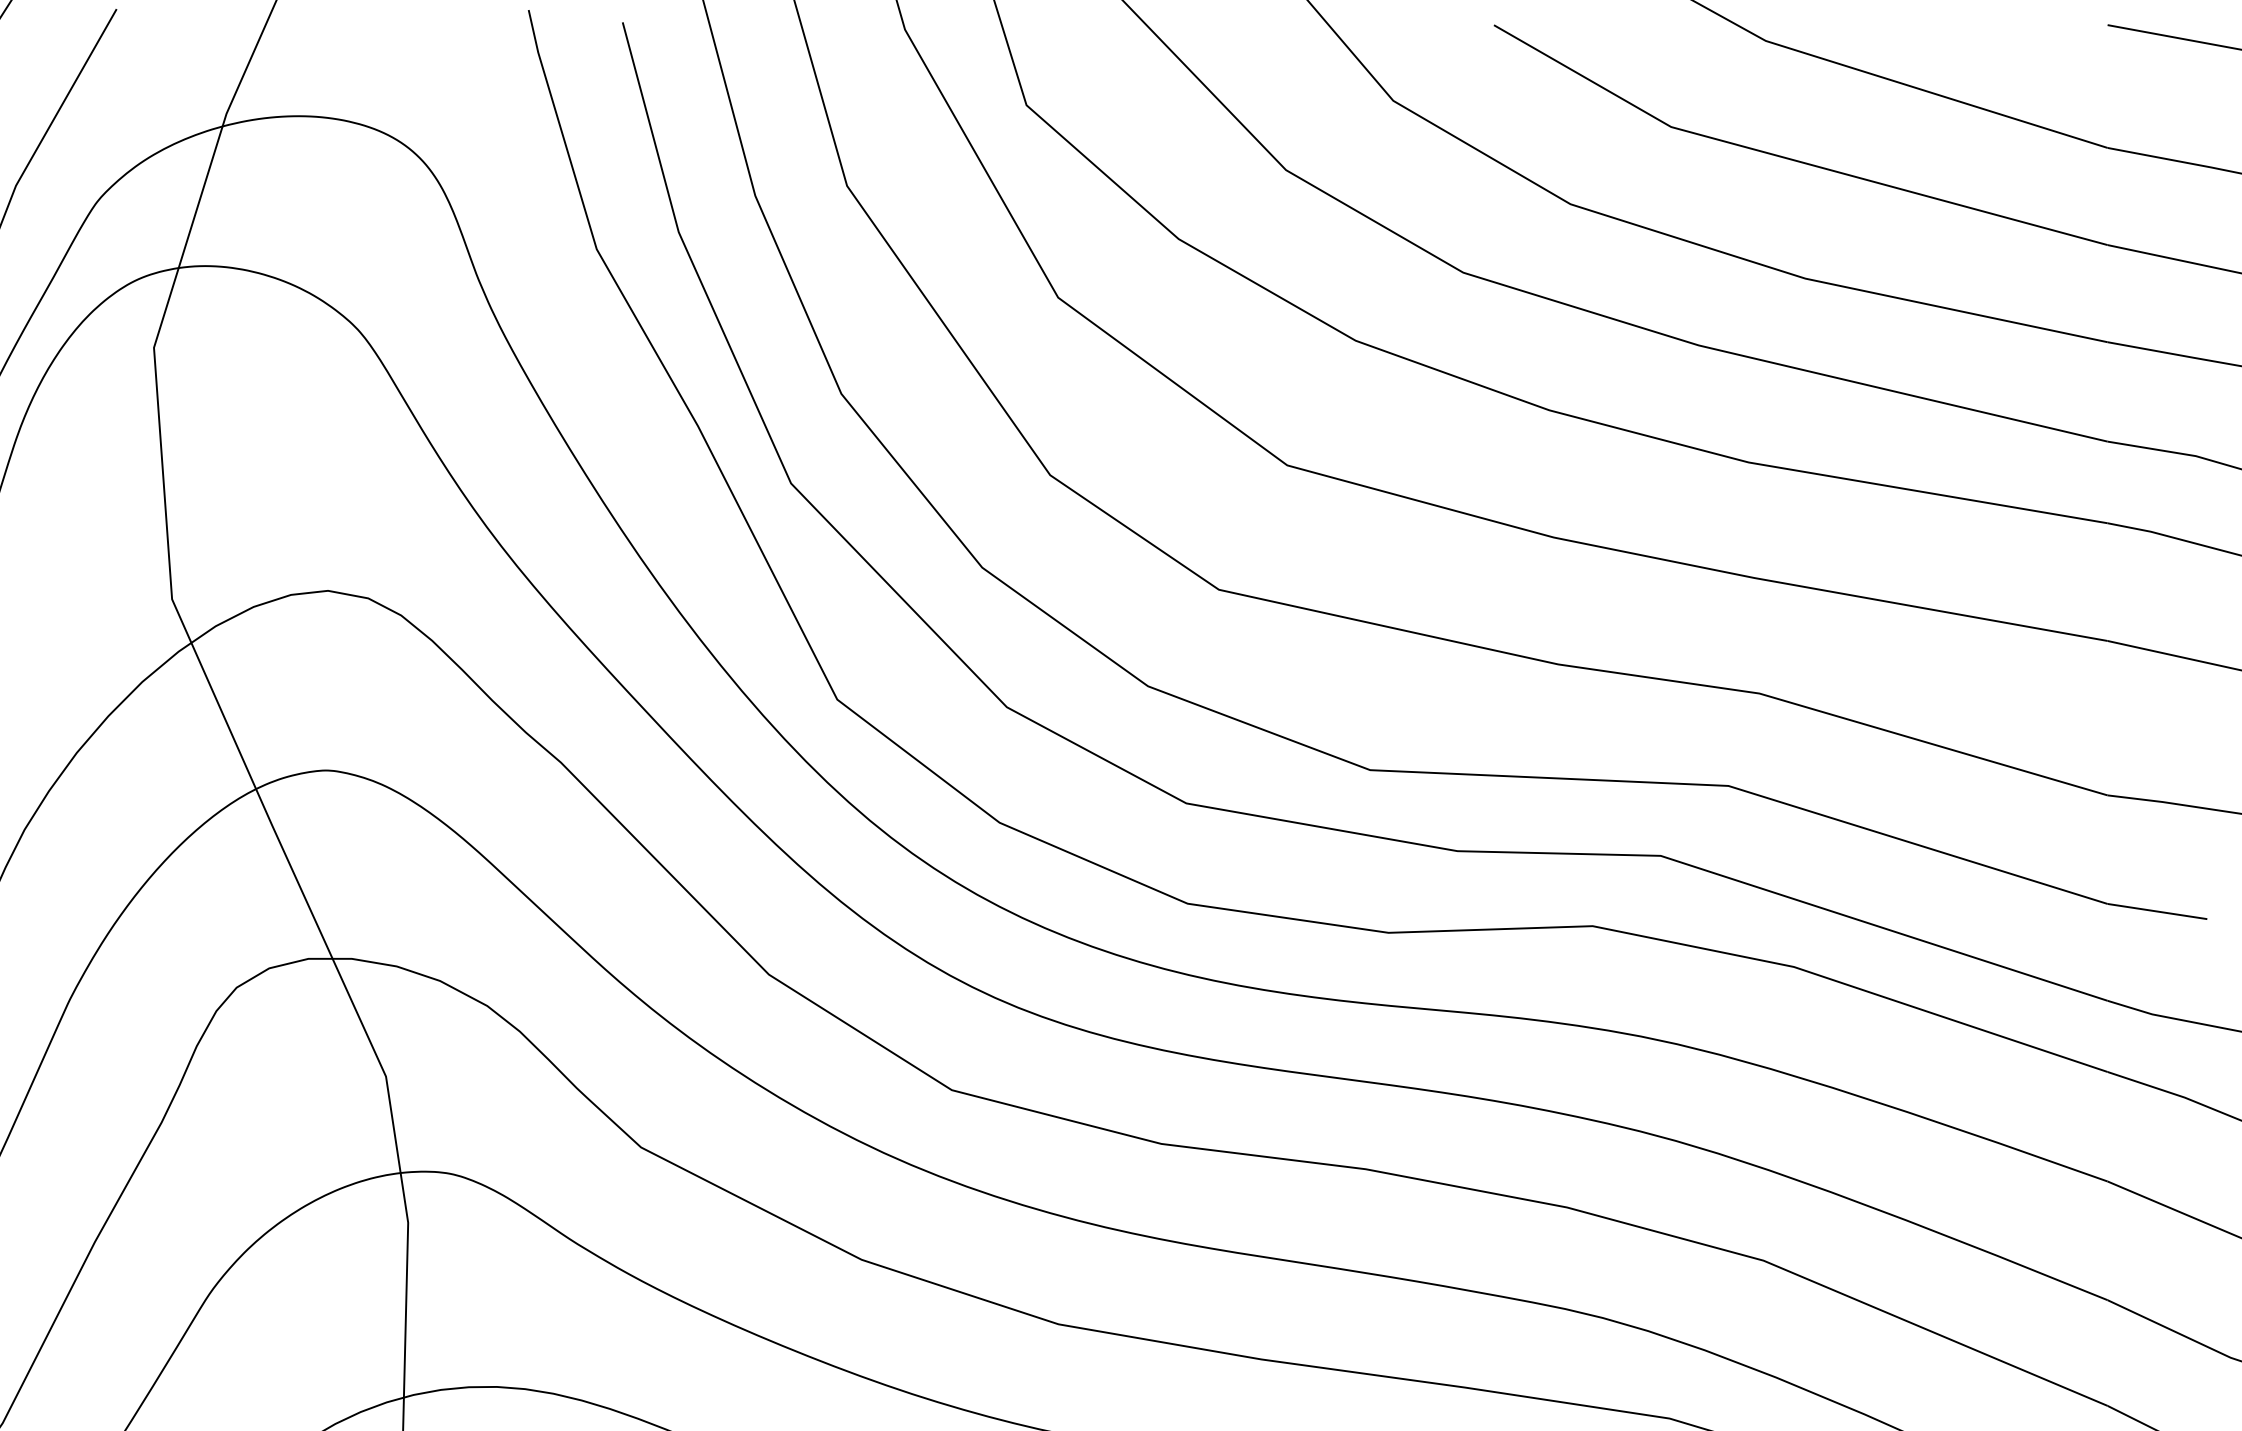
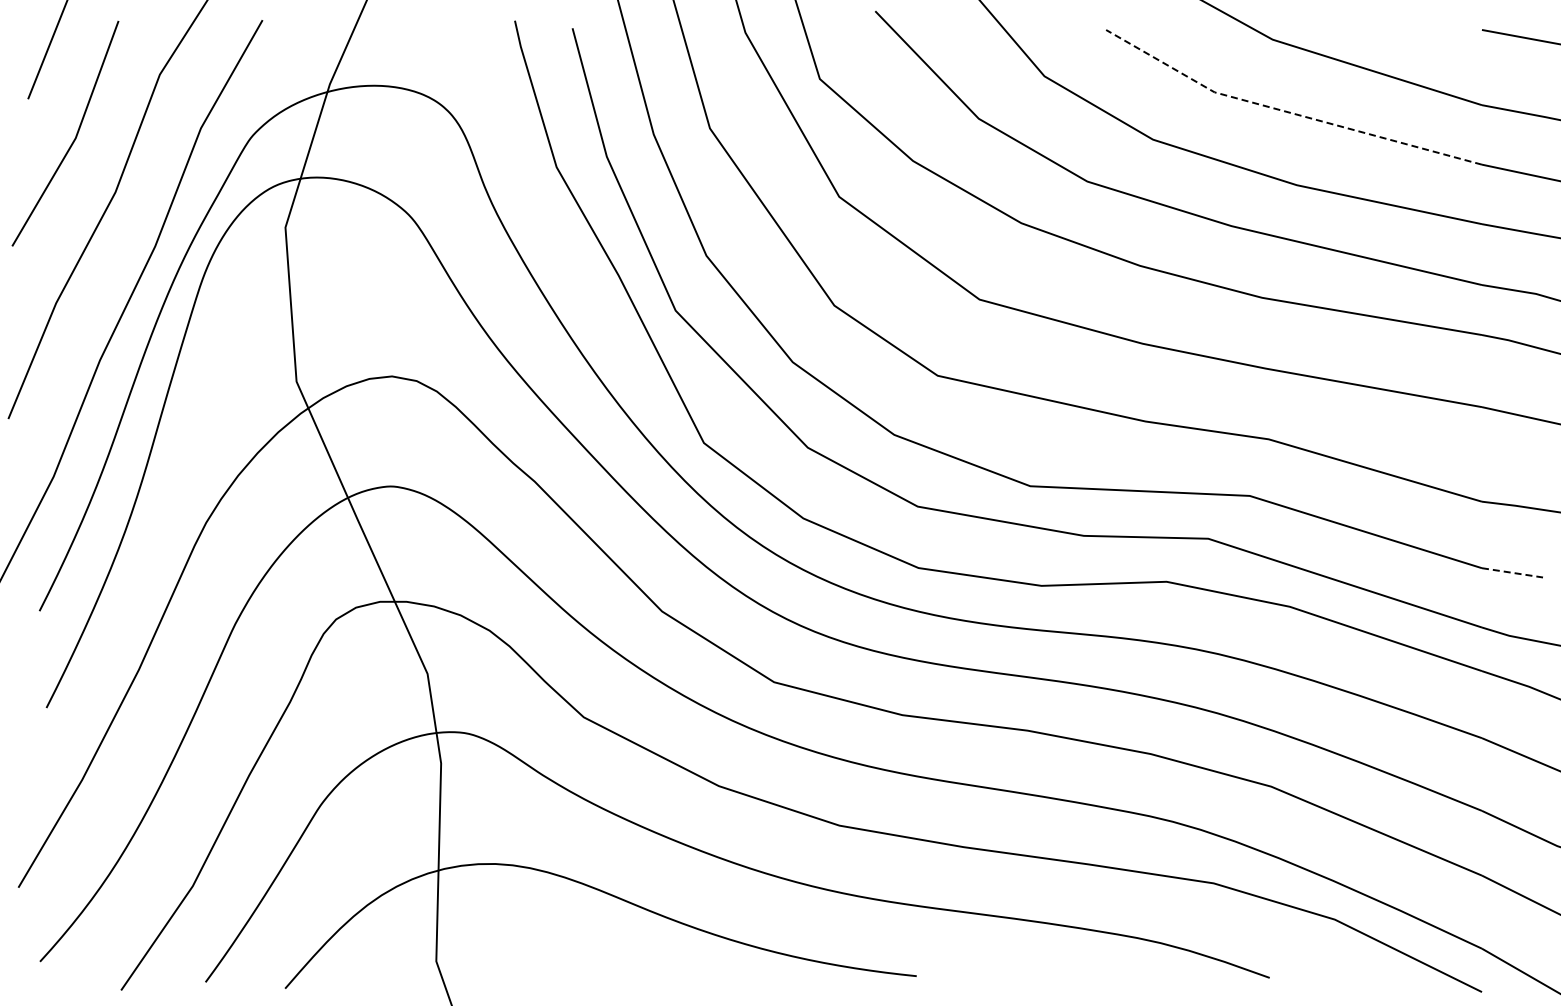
line: (1790, 158) -> (1287, 111), solid -> dashed
line: (2157, 910) -> (1512, 572), solid -> dashed

